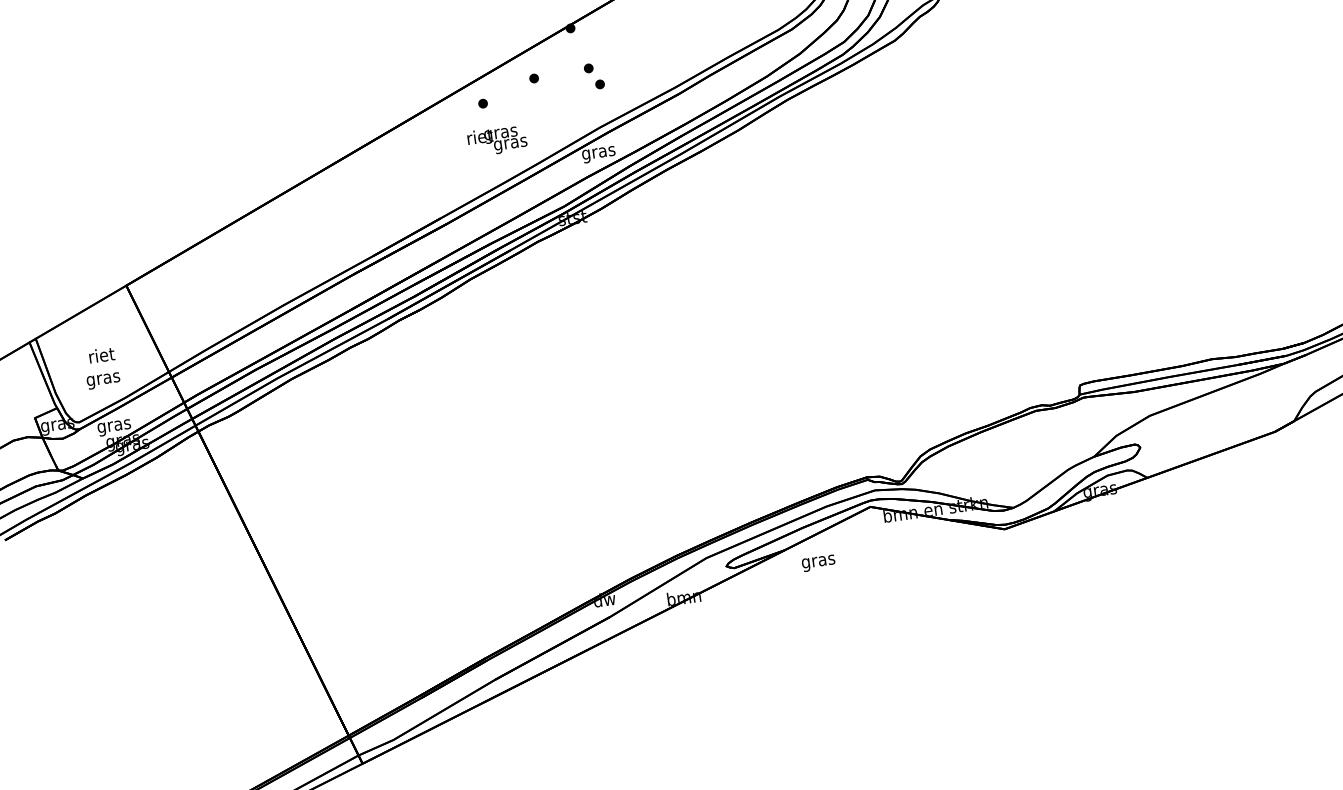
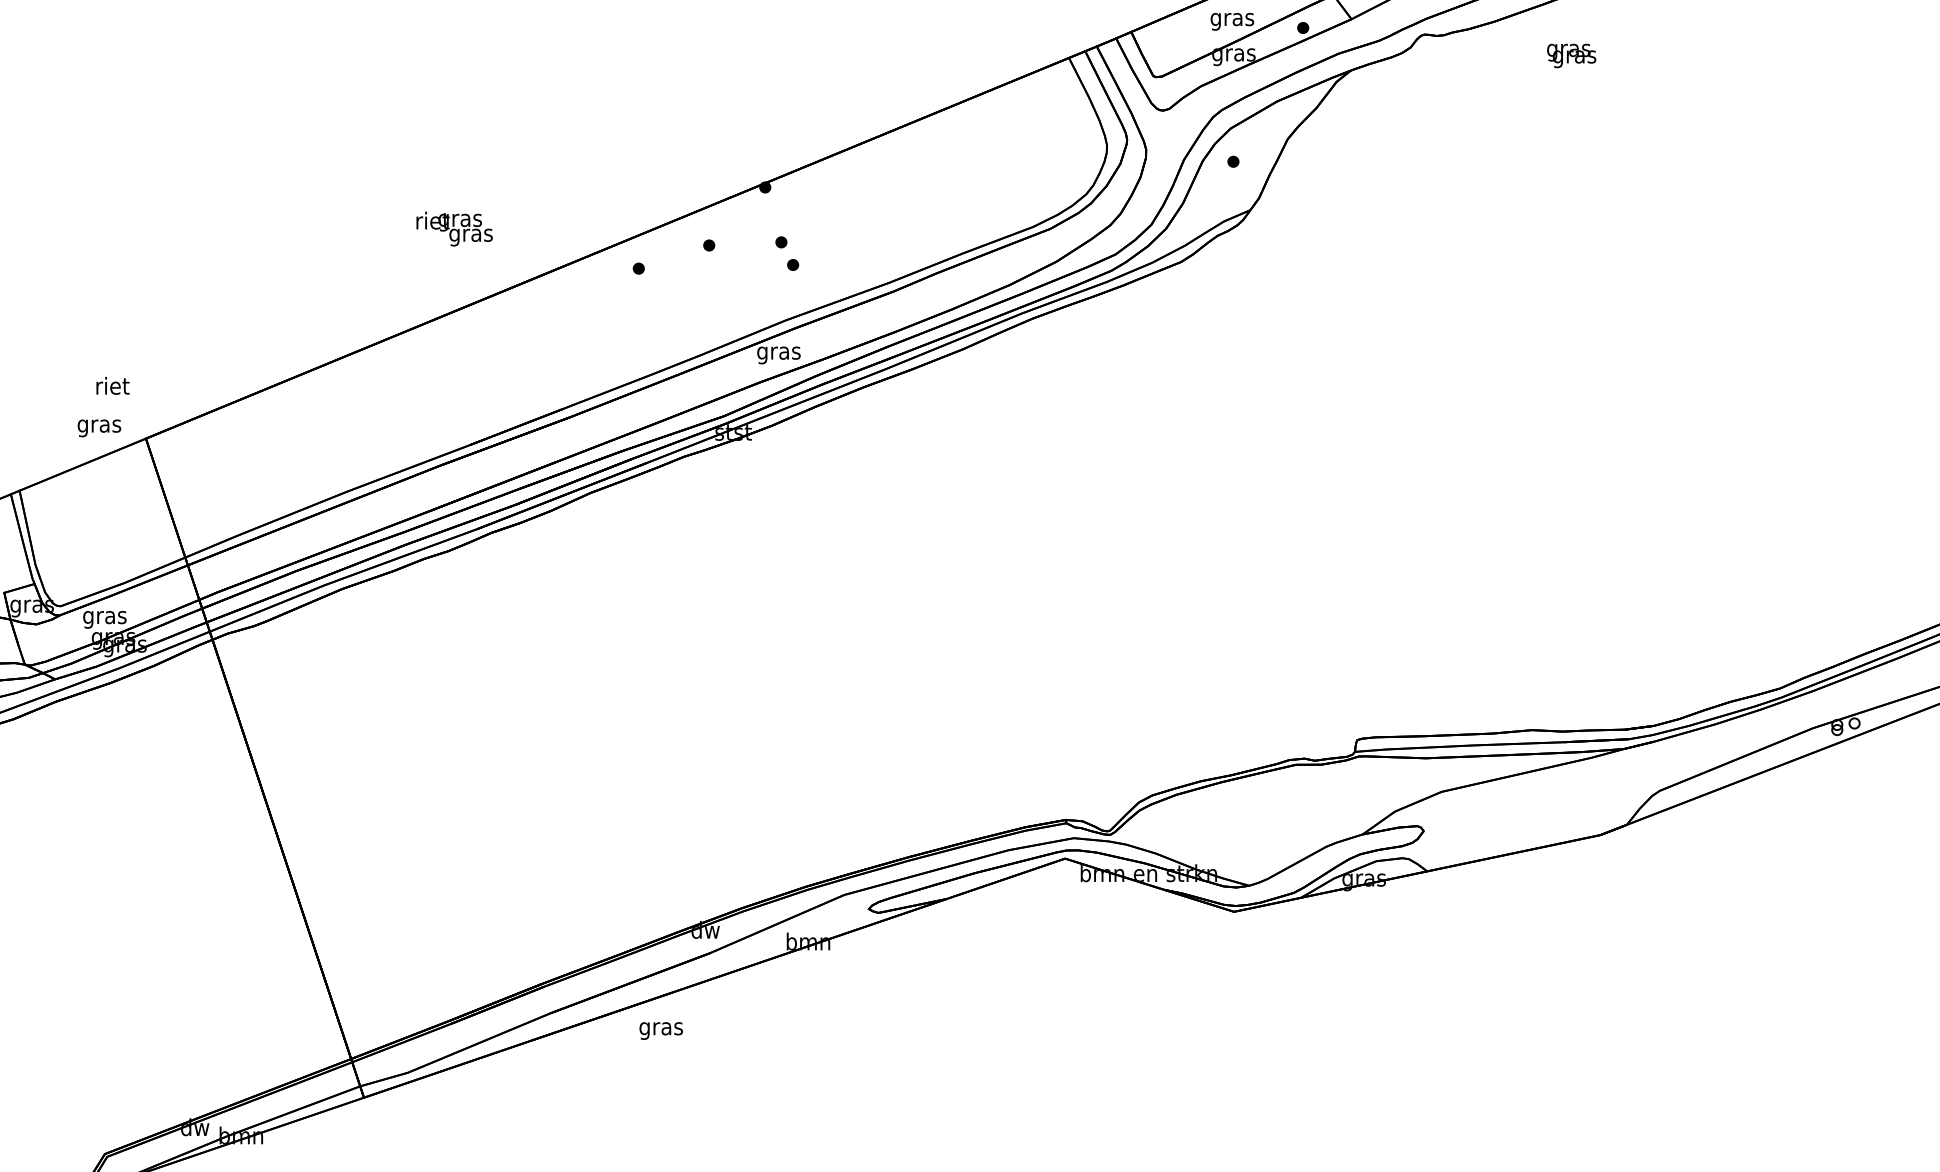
text: (497, 140) -> (454, 228), moved
text: (101, 354) -> (112, 385), moved
text: (103, 381) -> (99, 428), moved
text: (818, 563) -> (660, 1030), moved

